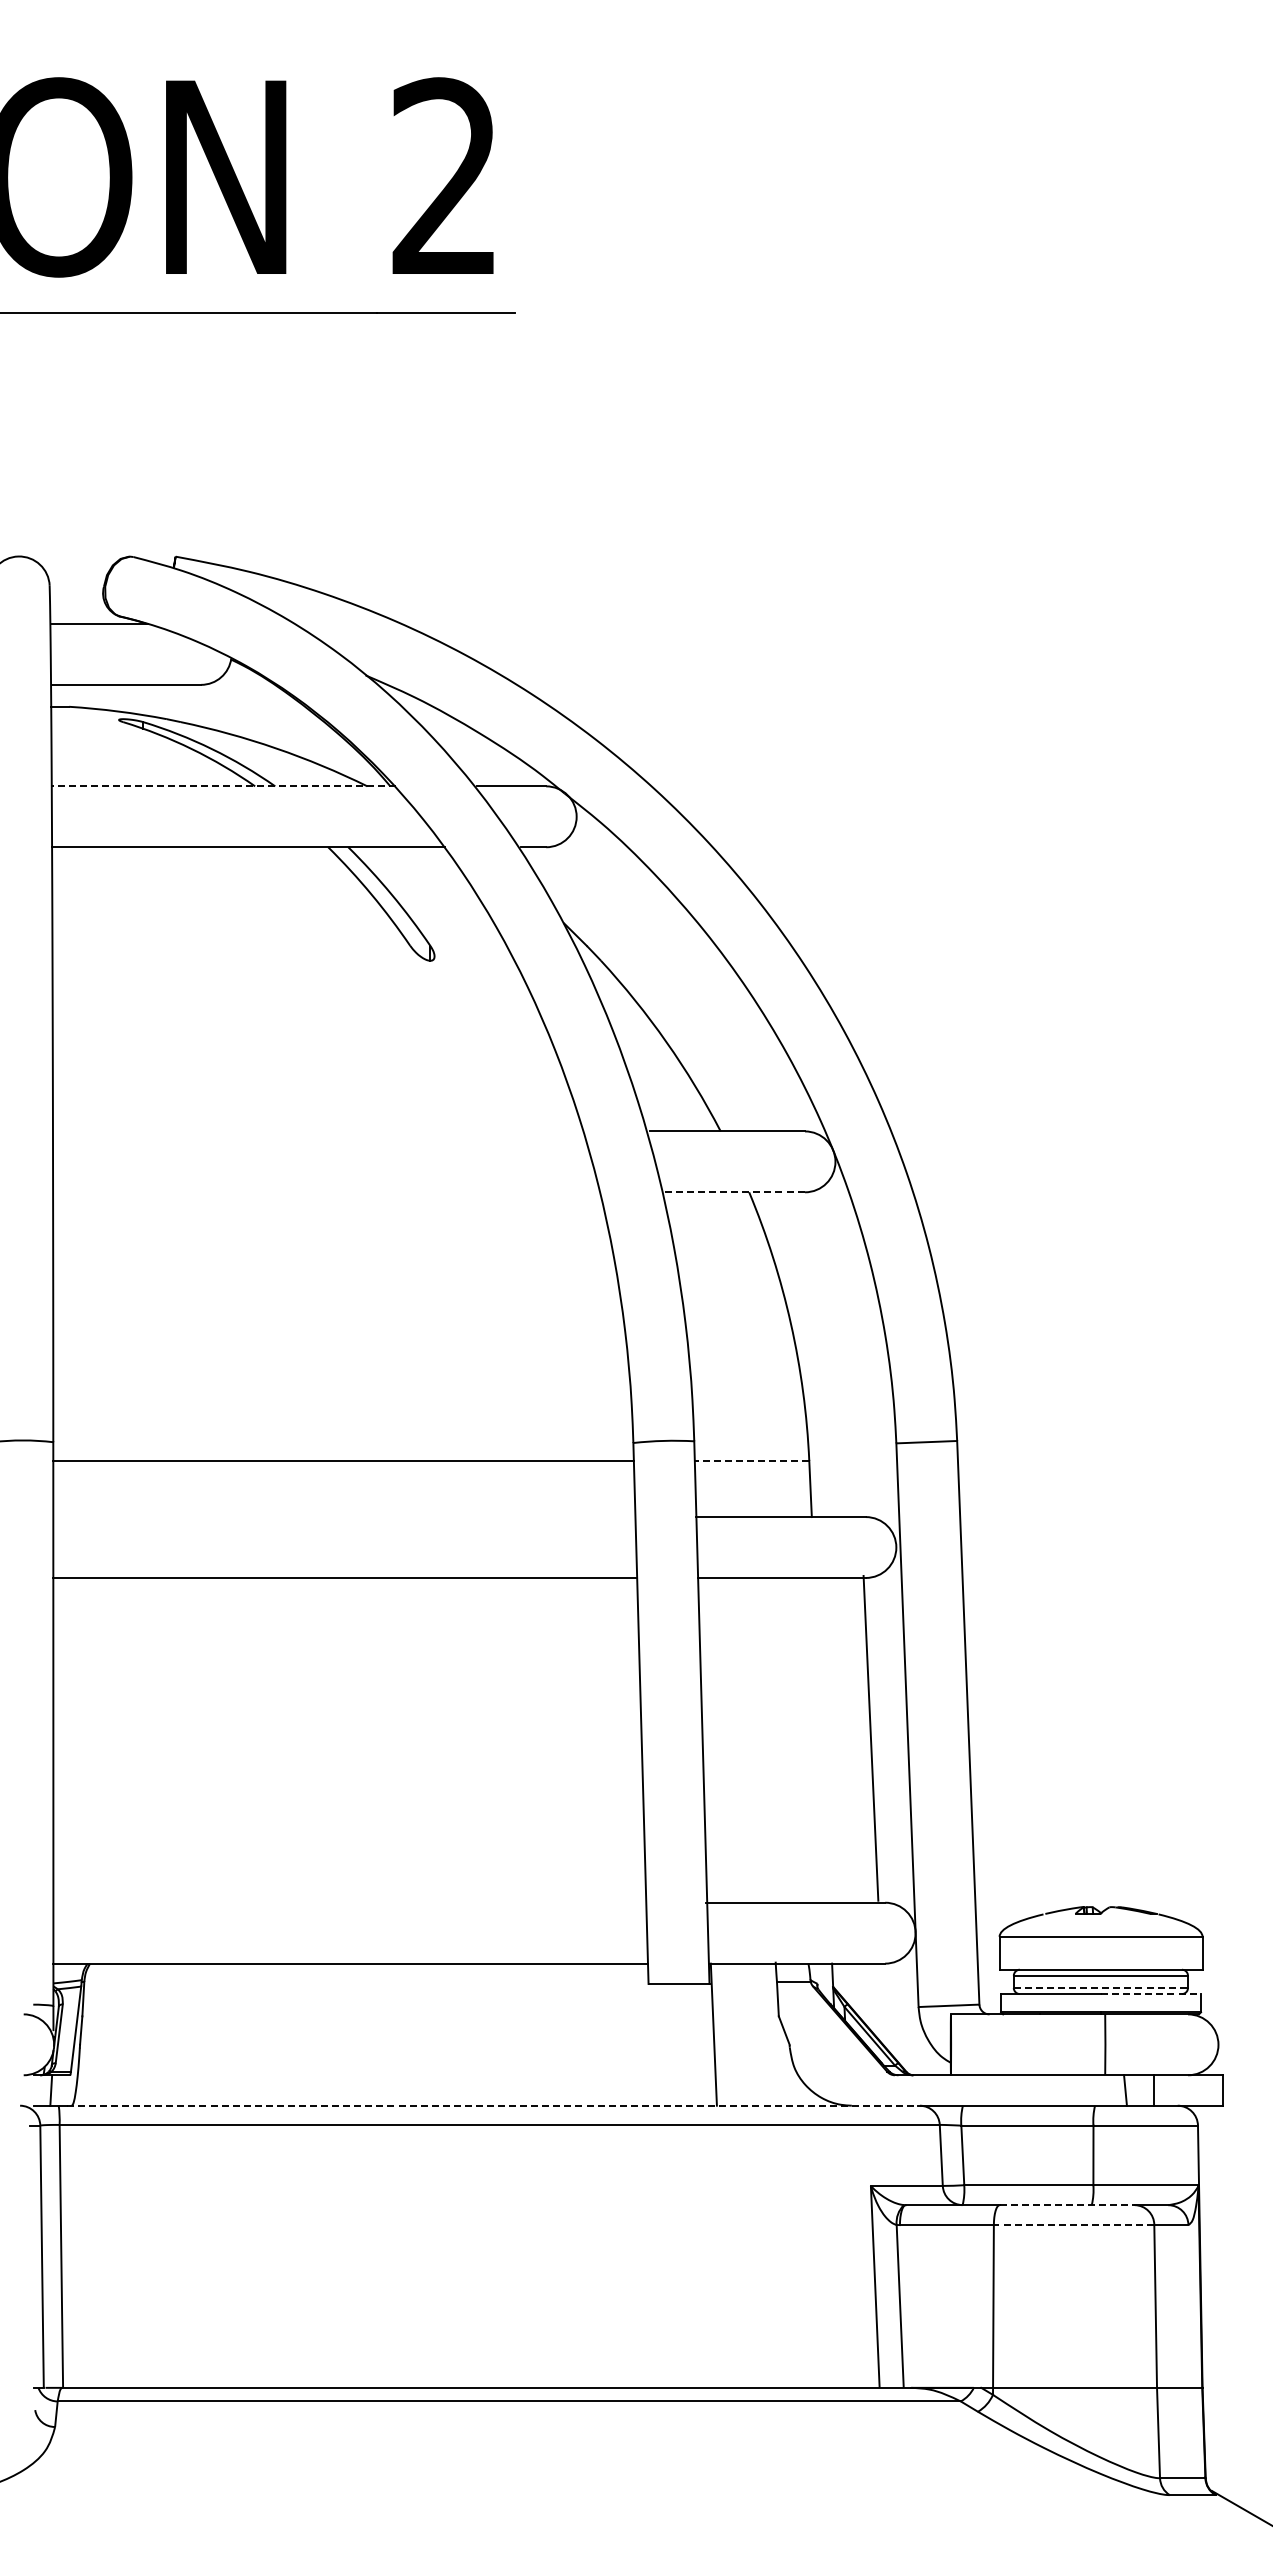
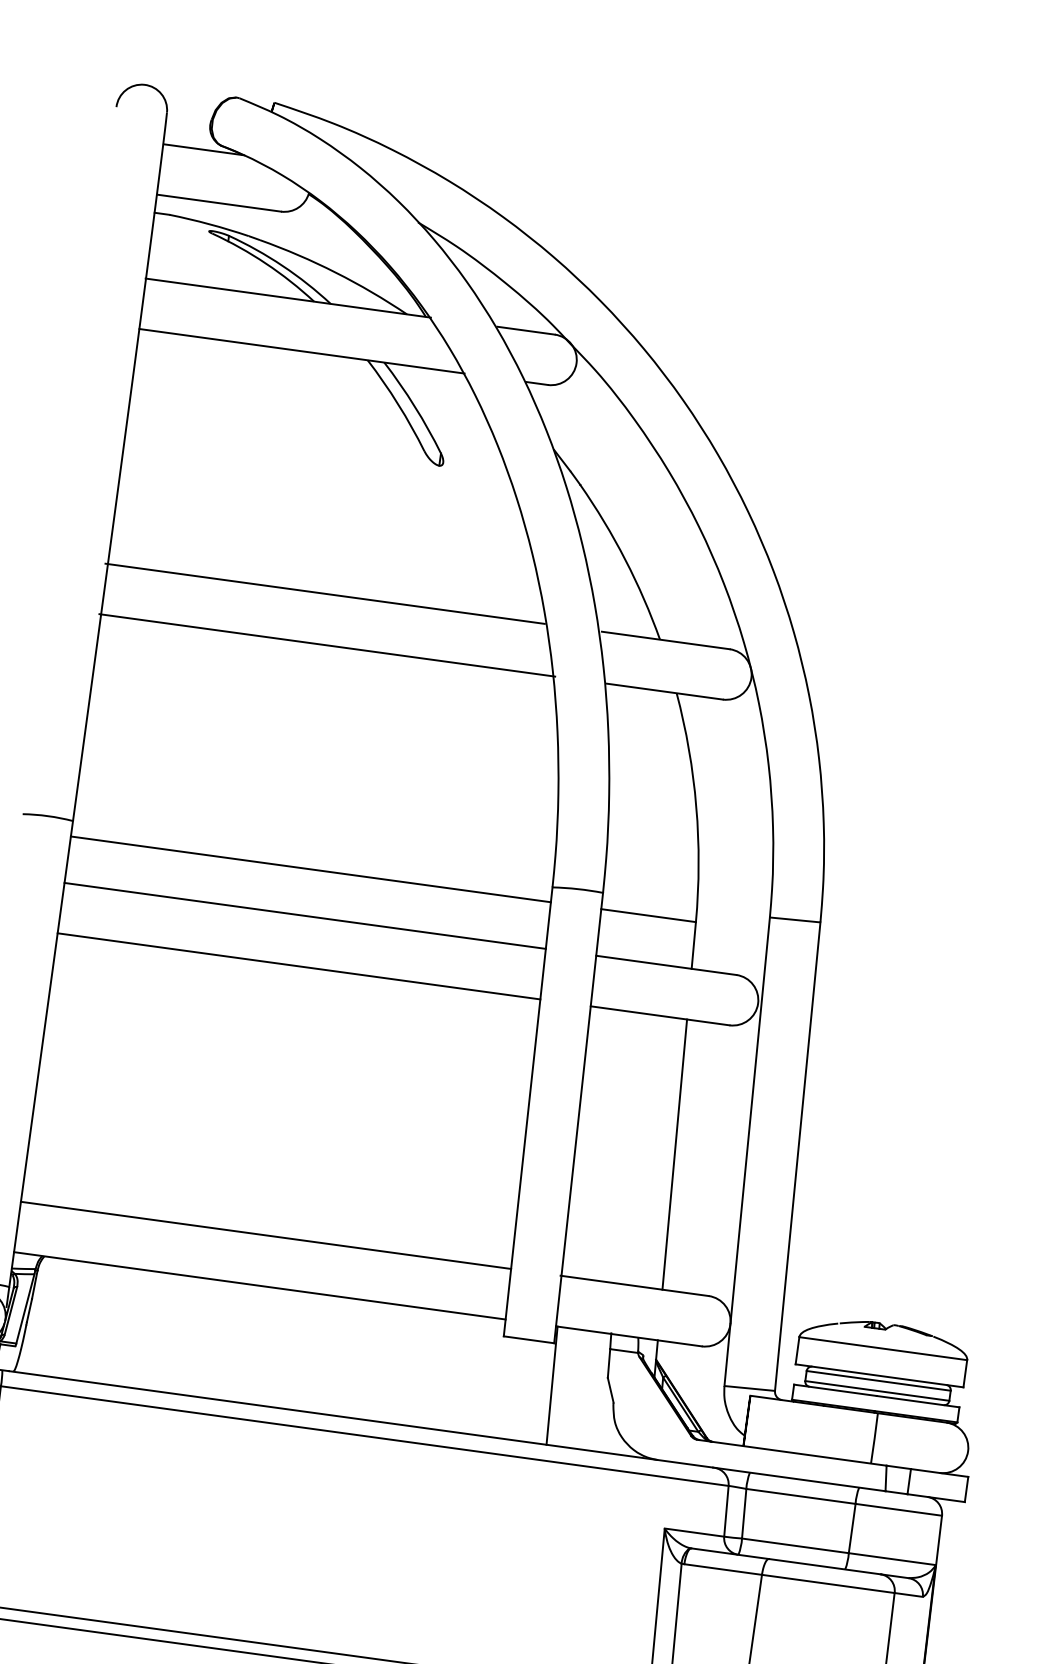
line: (223, 786) -> (287, 298), dashed -> solid
line: (315, 1131) -> (324, 593), added
line: (326, 1192) -> (327, 645), added
line: (735, 1192) -> (665, 691), dashed -> solid
line: (751, 1460) -> (648, 915), dashed -> solid
line: (344, 1517) -> (305, 916), added
line: (870, 1737) -> (674, 1153), moved
line: (349, 1902) -> (265, 1235), added
line: (1101, 1987) -> (877, 1390), dashed -> solid
line: (1151, 1994) -> (918, 1402), dashed -> solid
line: (492, 2105) -> (361, 1419), dashed -> solid
line: (1067, 2205) -> (825, 1566), dashed -> solid
line: (1073, 2225) -> (827, 1584), dashed -> solid

